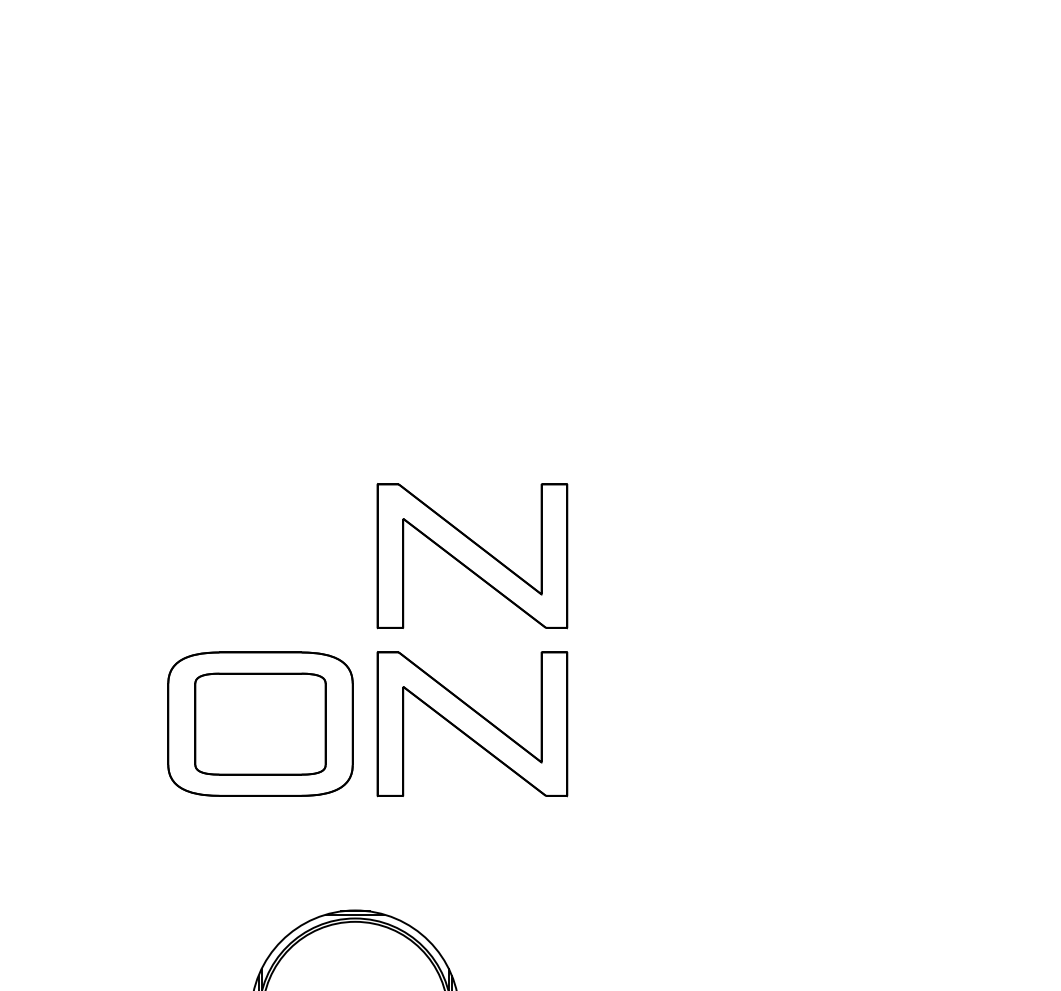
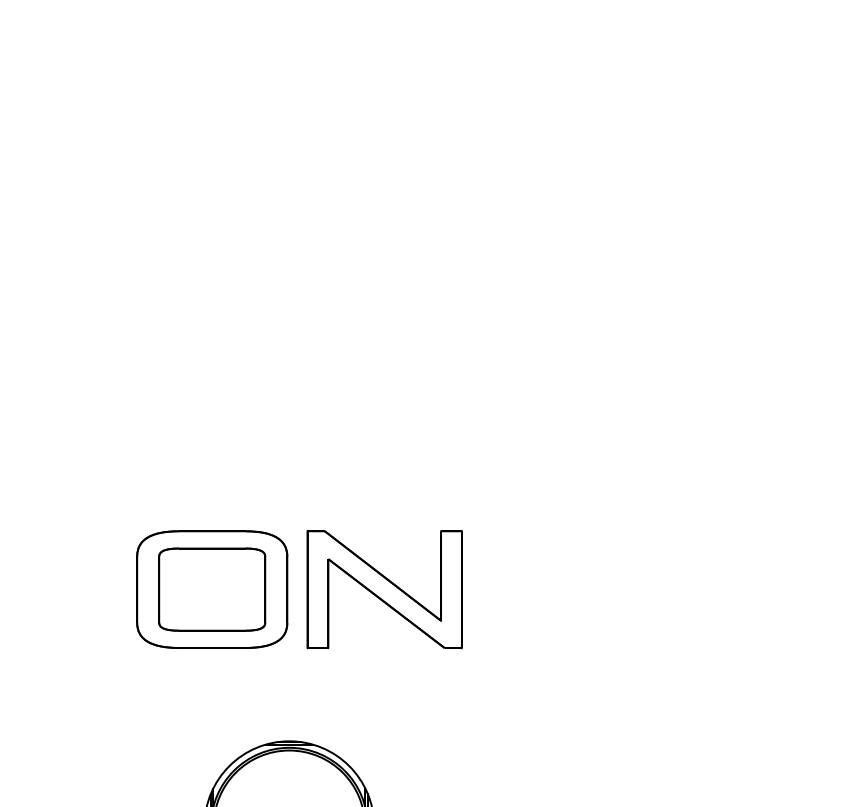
part: (472, 556) -> (384, 453), removed

